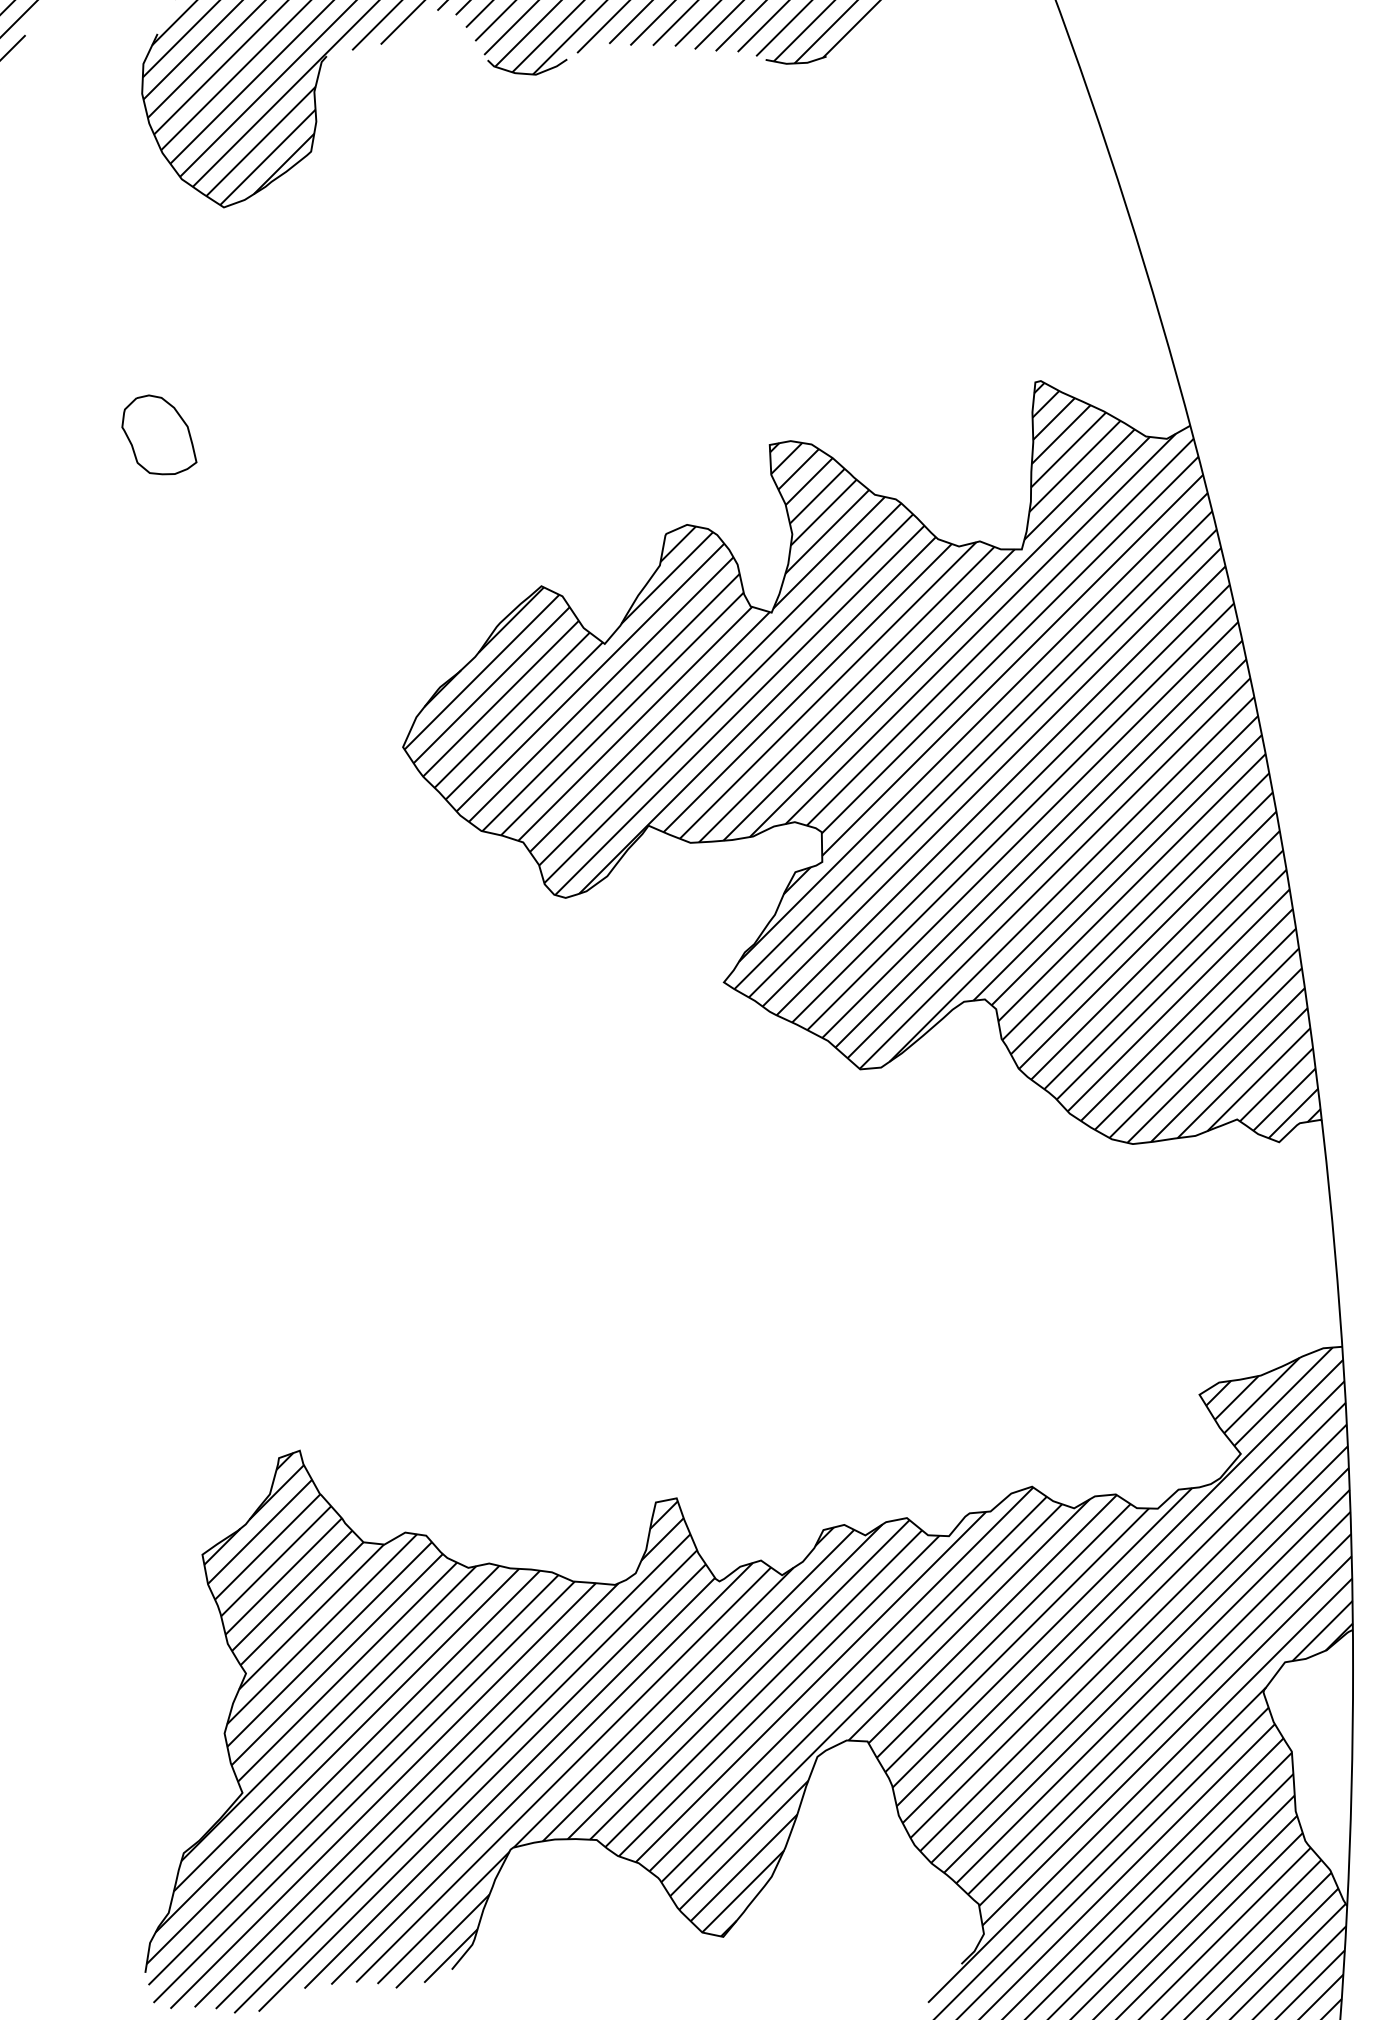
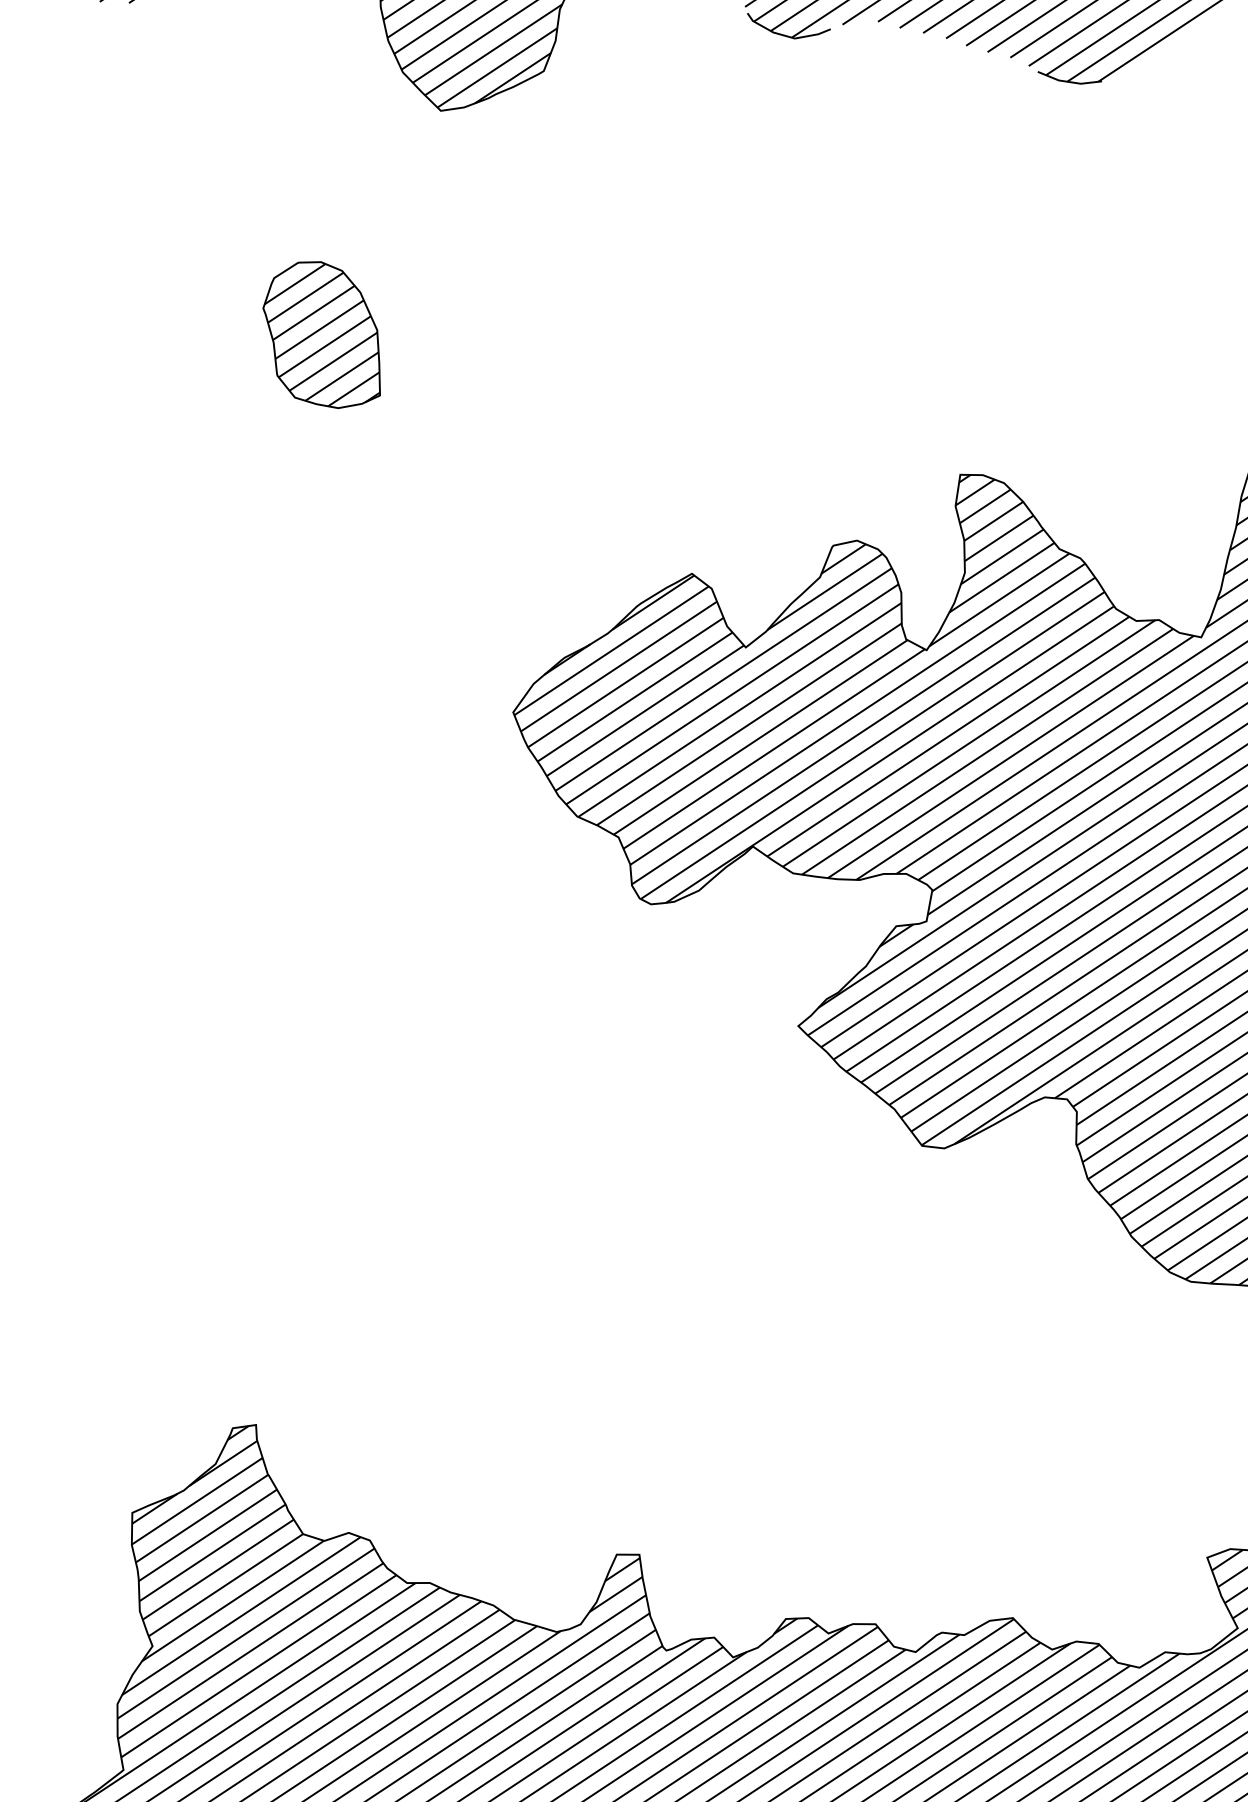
part: (159, 434) -> (325, 334), size x1.67

